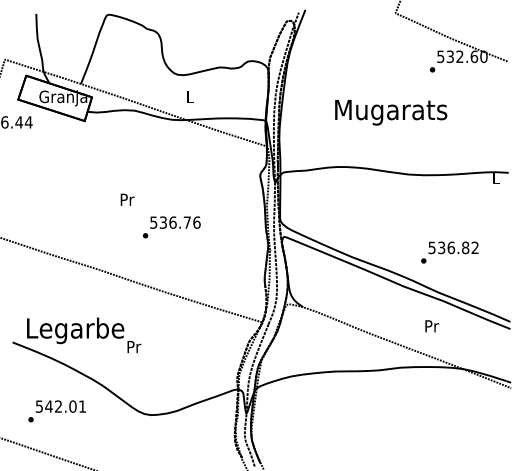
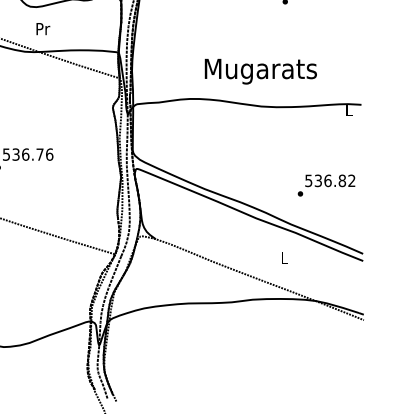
text: (190, 97) -> (43, 29), L -> Pr
text: (391, 112) -> (261, 71), moved
text: (449, 252) -> (326, 185), moved
text: (432, 326) -> (285, 258), Pr -> L

